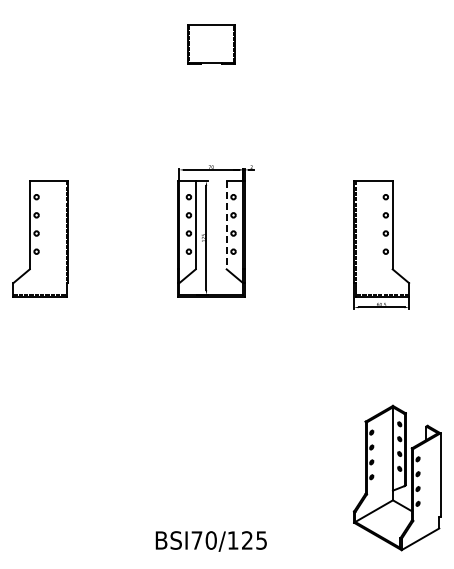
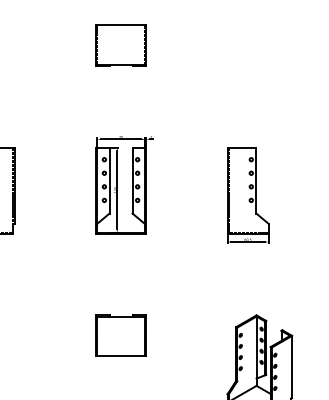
part: (211, 44) -> (121, 45), size x1.43
line: (226, 225) -> (132, 180), dashed -> solid
part: (211, 433) -> (121, 336), added

